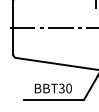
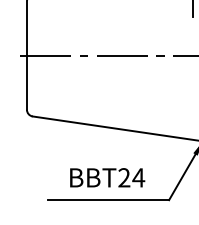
text: (65, 88) -> (131, 177), BBT30 -> BBT24

